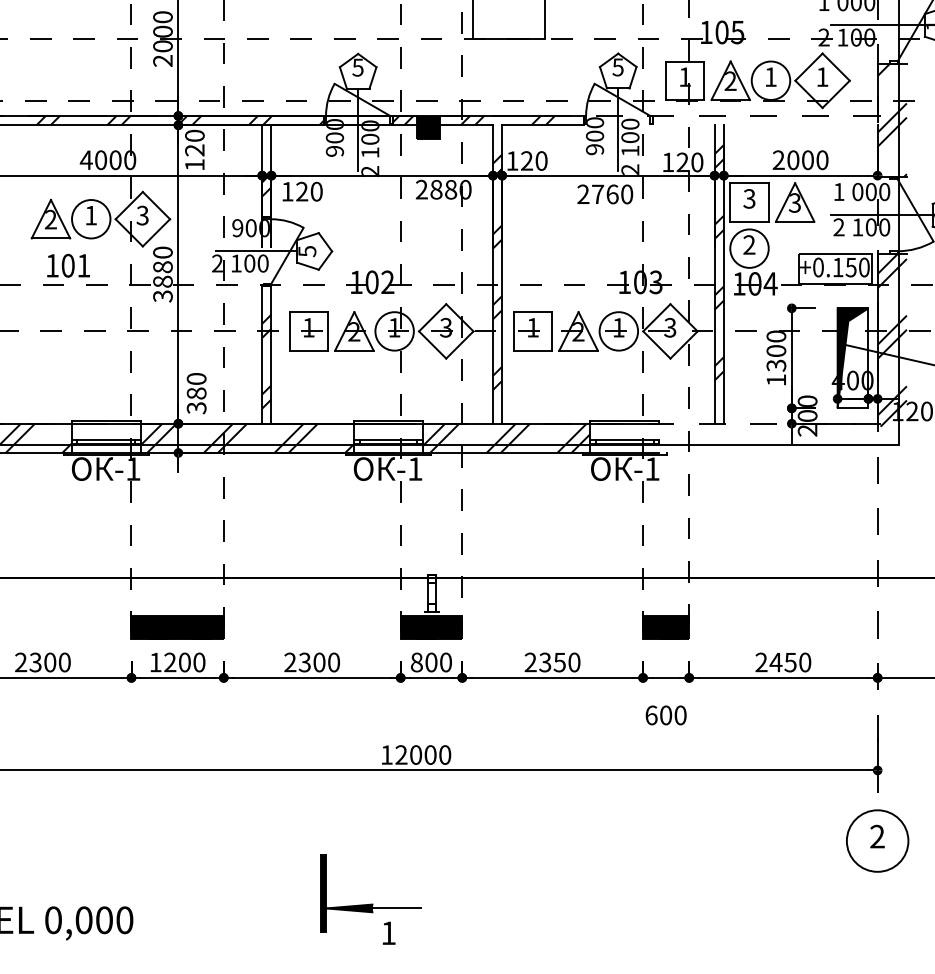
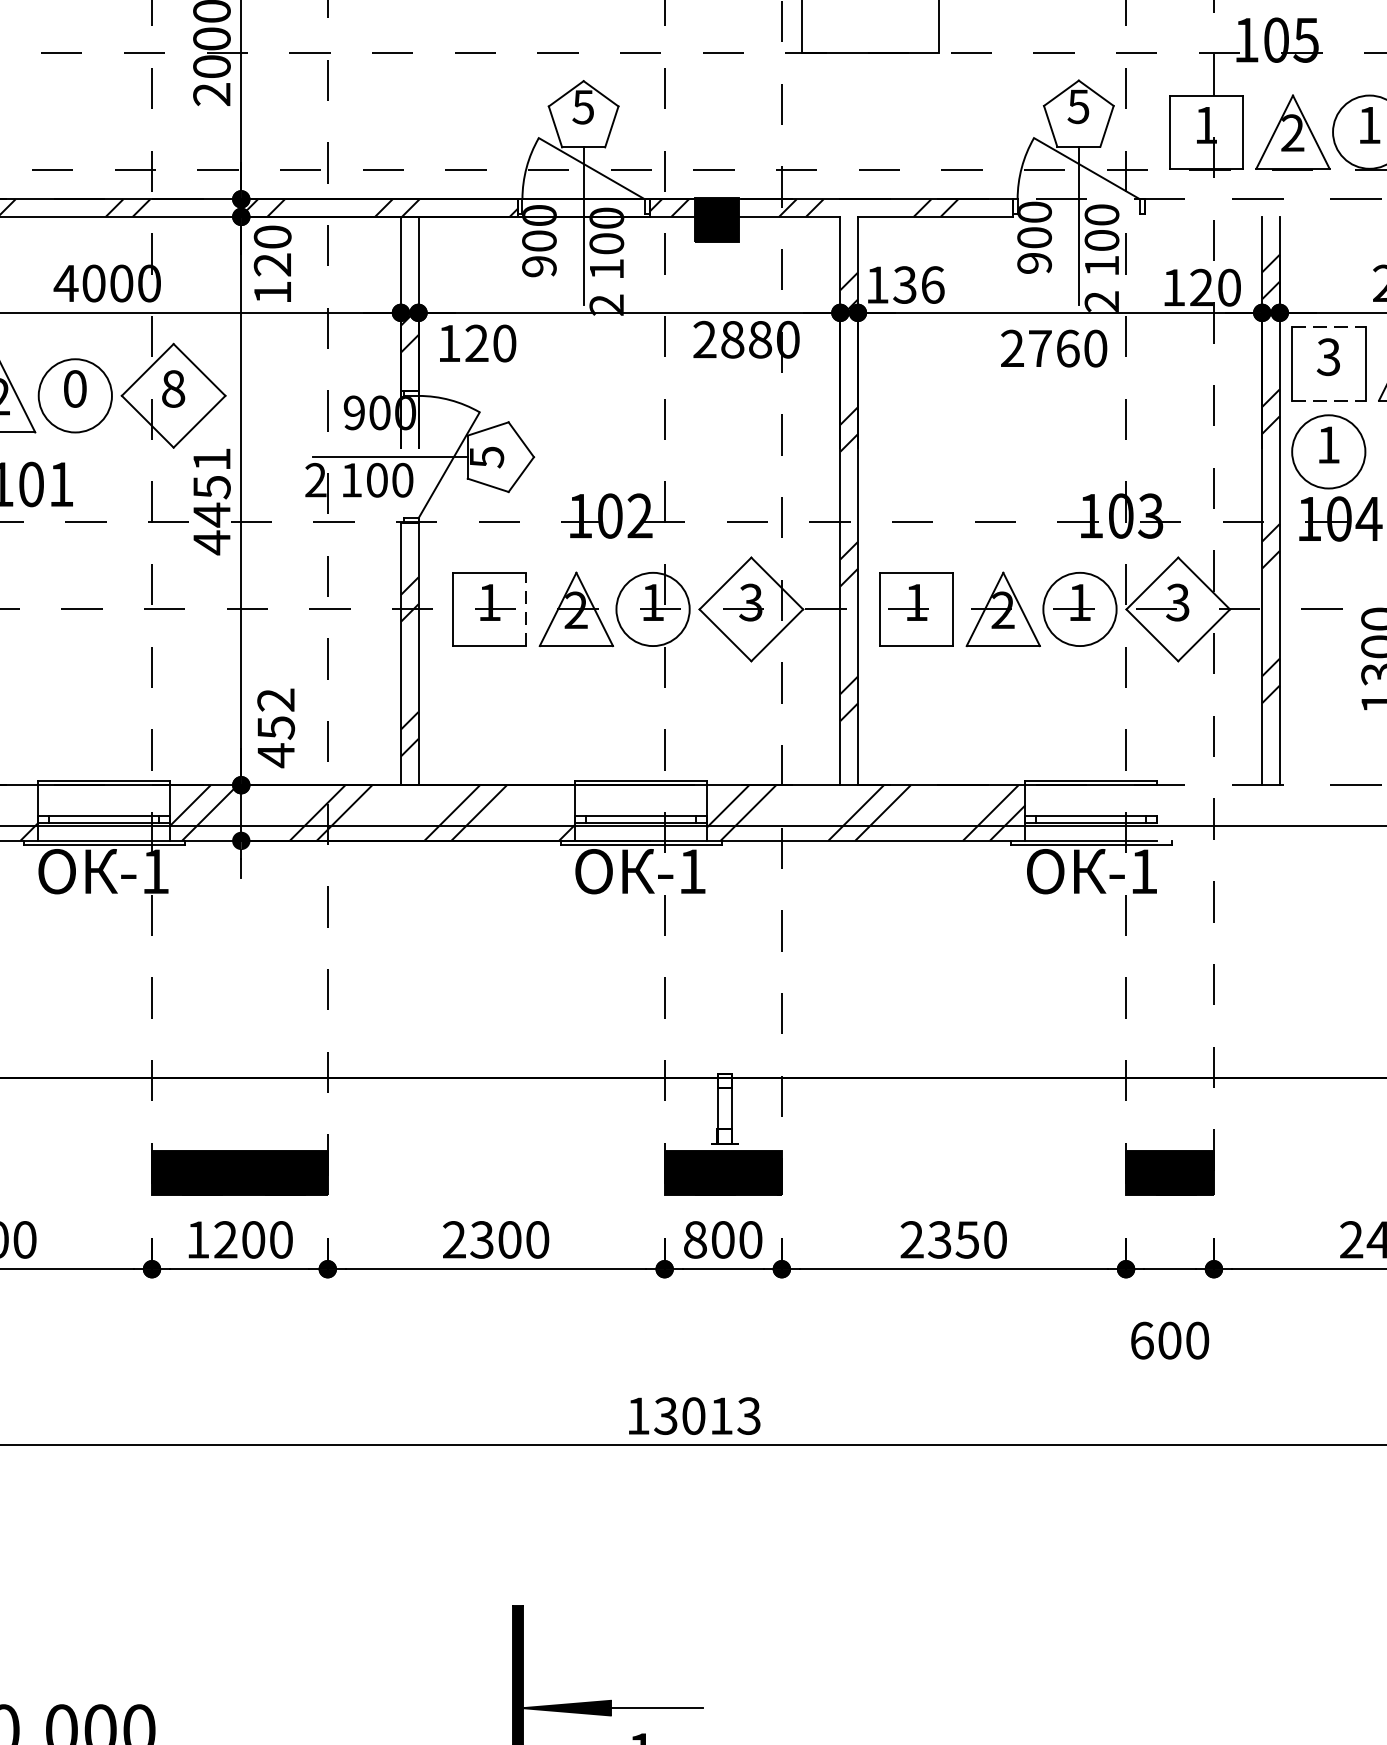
text: (533, 160) -> (917, 284), 120 -> 136
line: (750, 183) -> (1330, 327), solid -> dashed
text: (91, 215) -> (75, 388), 1 -> 0
text: (142, 215) -> (172, 388), 3 -> 8
line: (750, 221) -> (1330, 400), solid -> dashed
text: (749, 244) -> (1328, 443), 2 -> 1
text: (162, 274) -> (211, 501), 3880 -> 4451
line: (328, 330) -> (527, 607), solid -> dashed
text: (196, 393) -> (275, 727), 380 -> 452
text: (423, 754) -> (708, 1415), 12000 -> 13013

